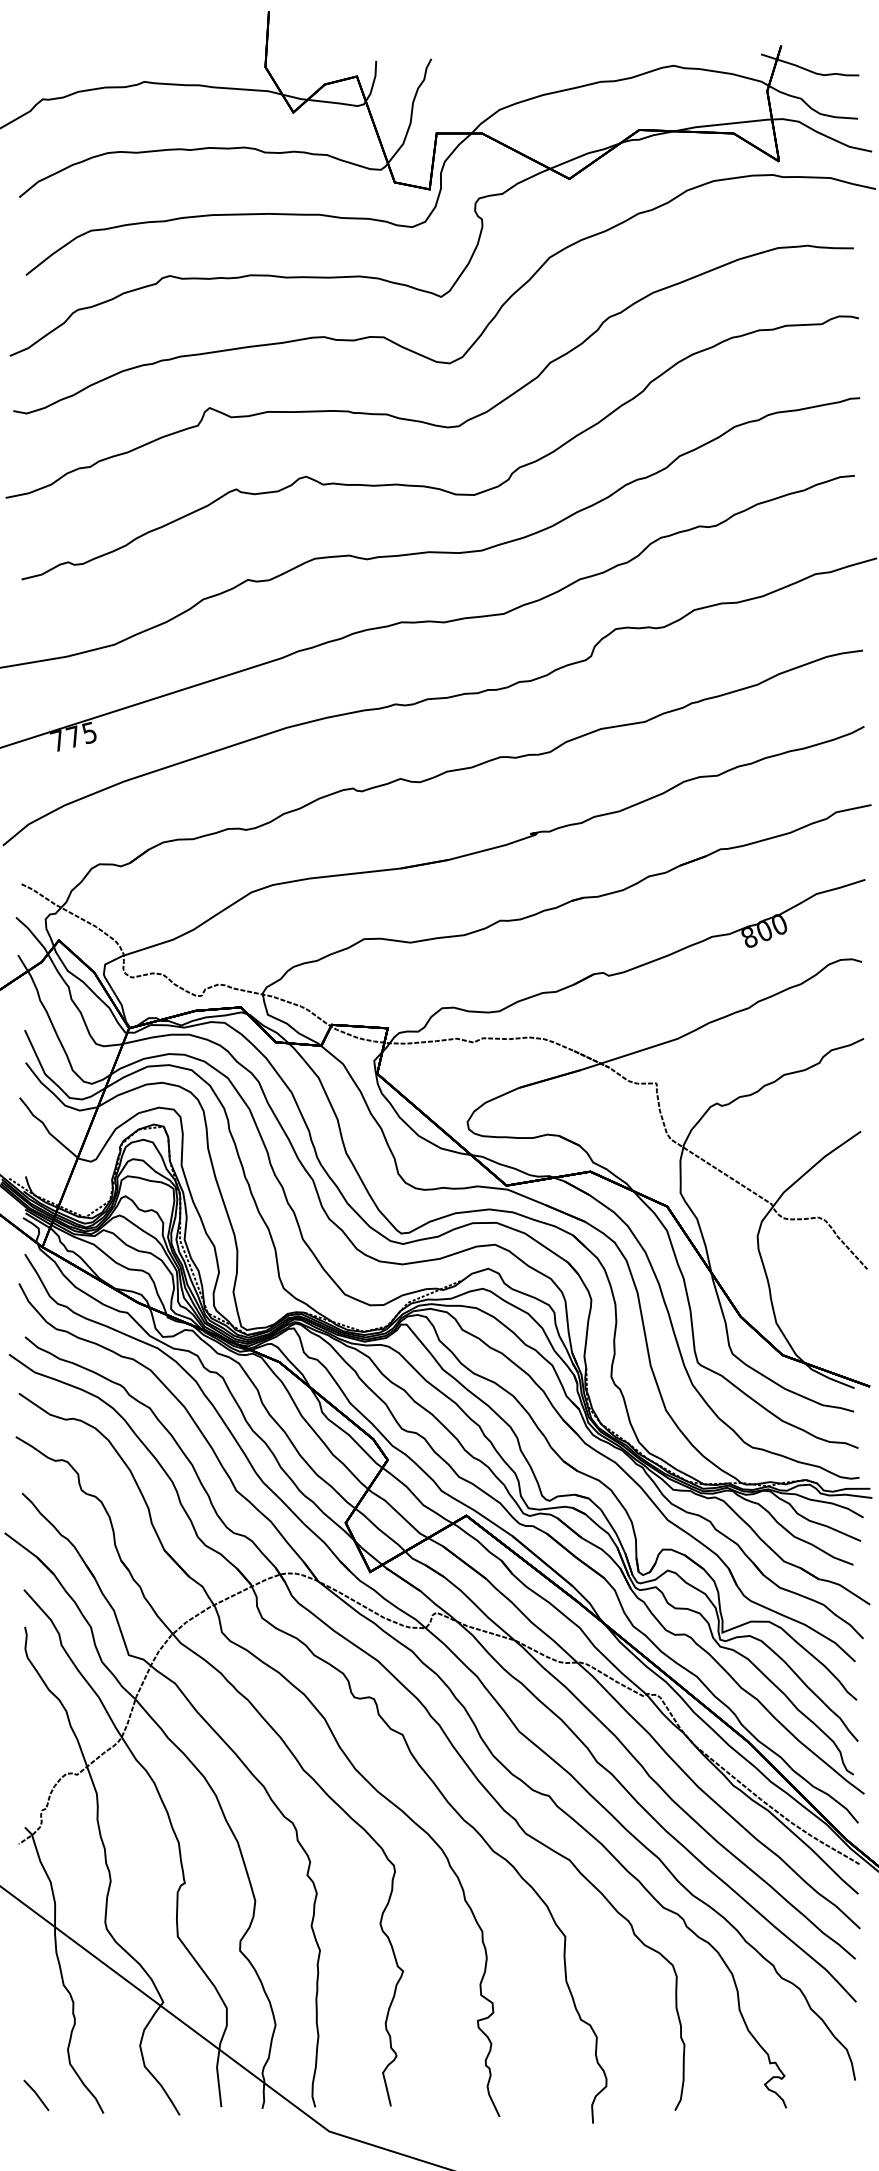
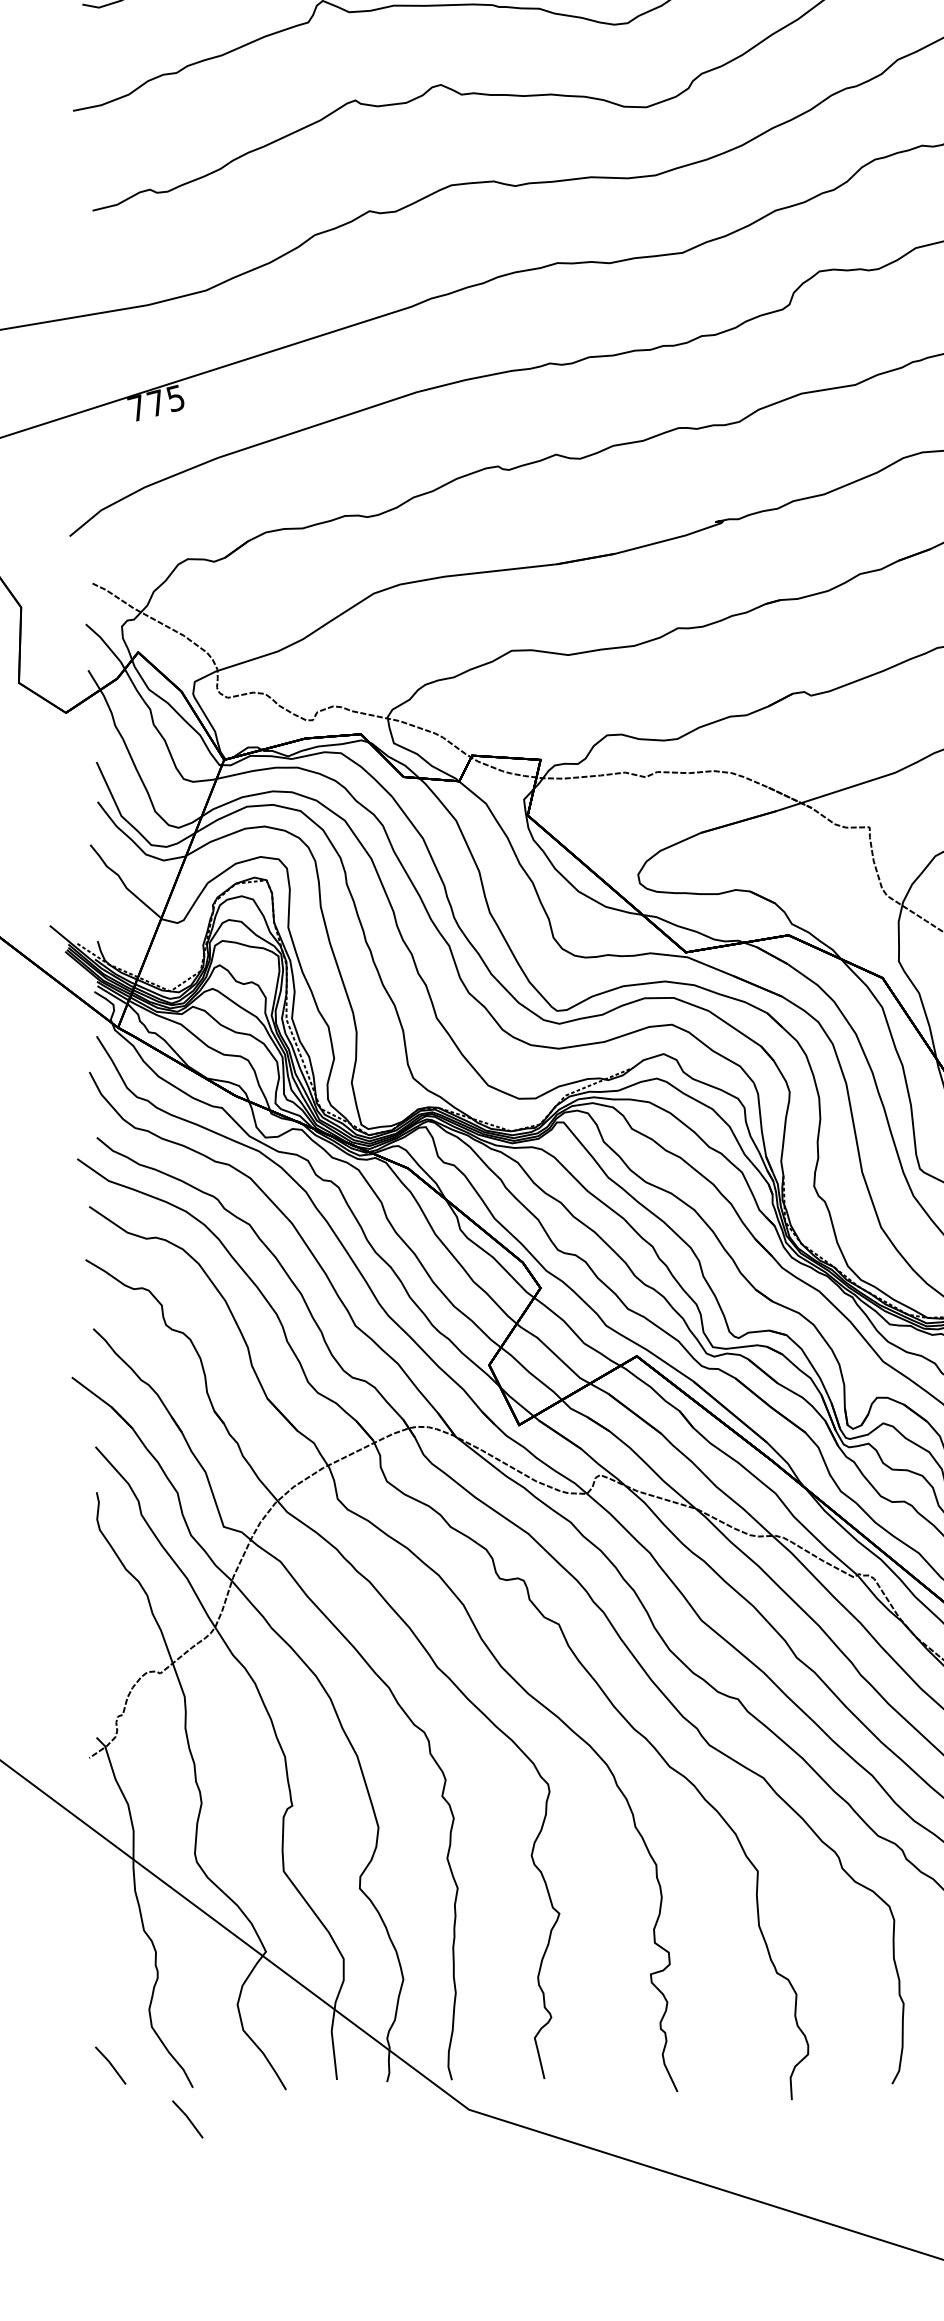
line: (99, 2139) -> (187, 2119), added

